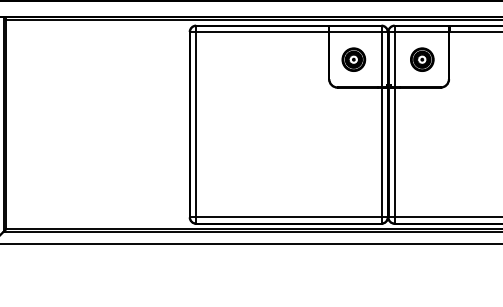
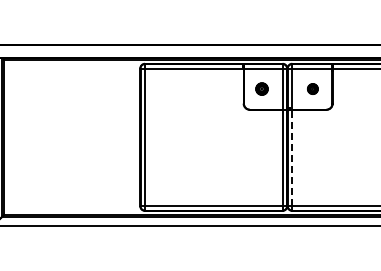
part: (353, 58) -> (261, 88), size x0.7
part: (421, 58) -> (312, 88), size x0.6
line: (394, 151) -> (292, 157), solid -> dashed

